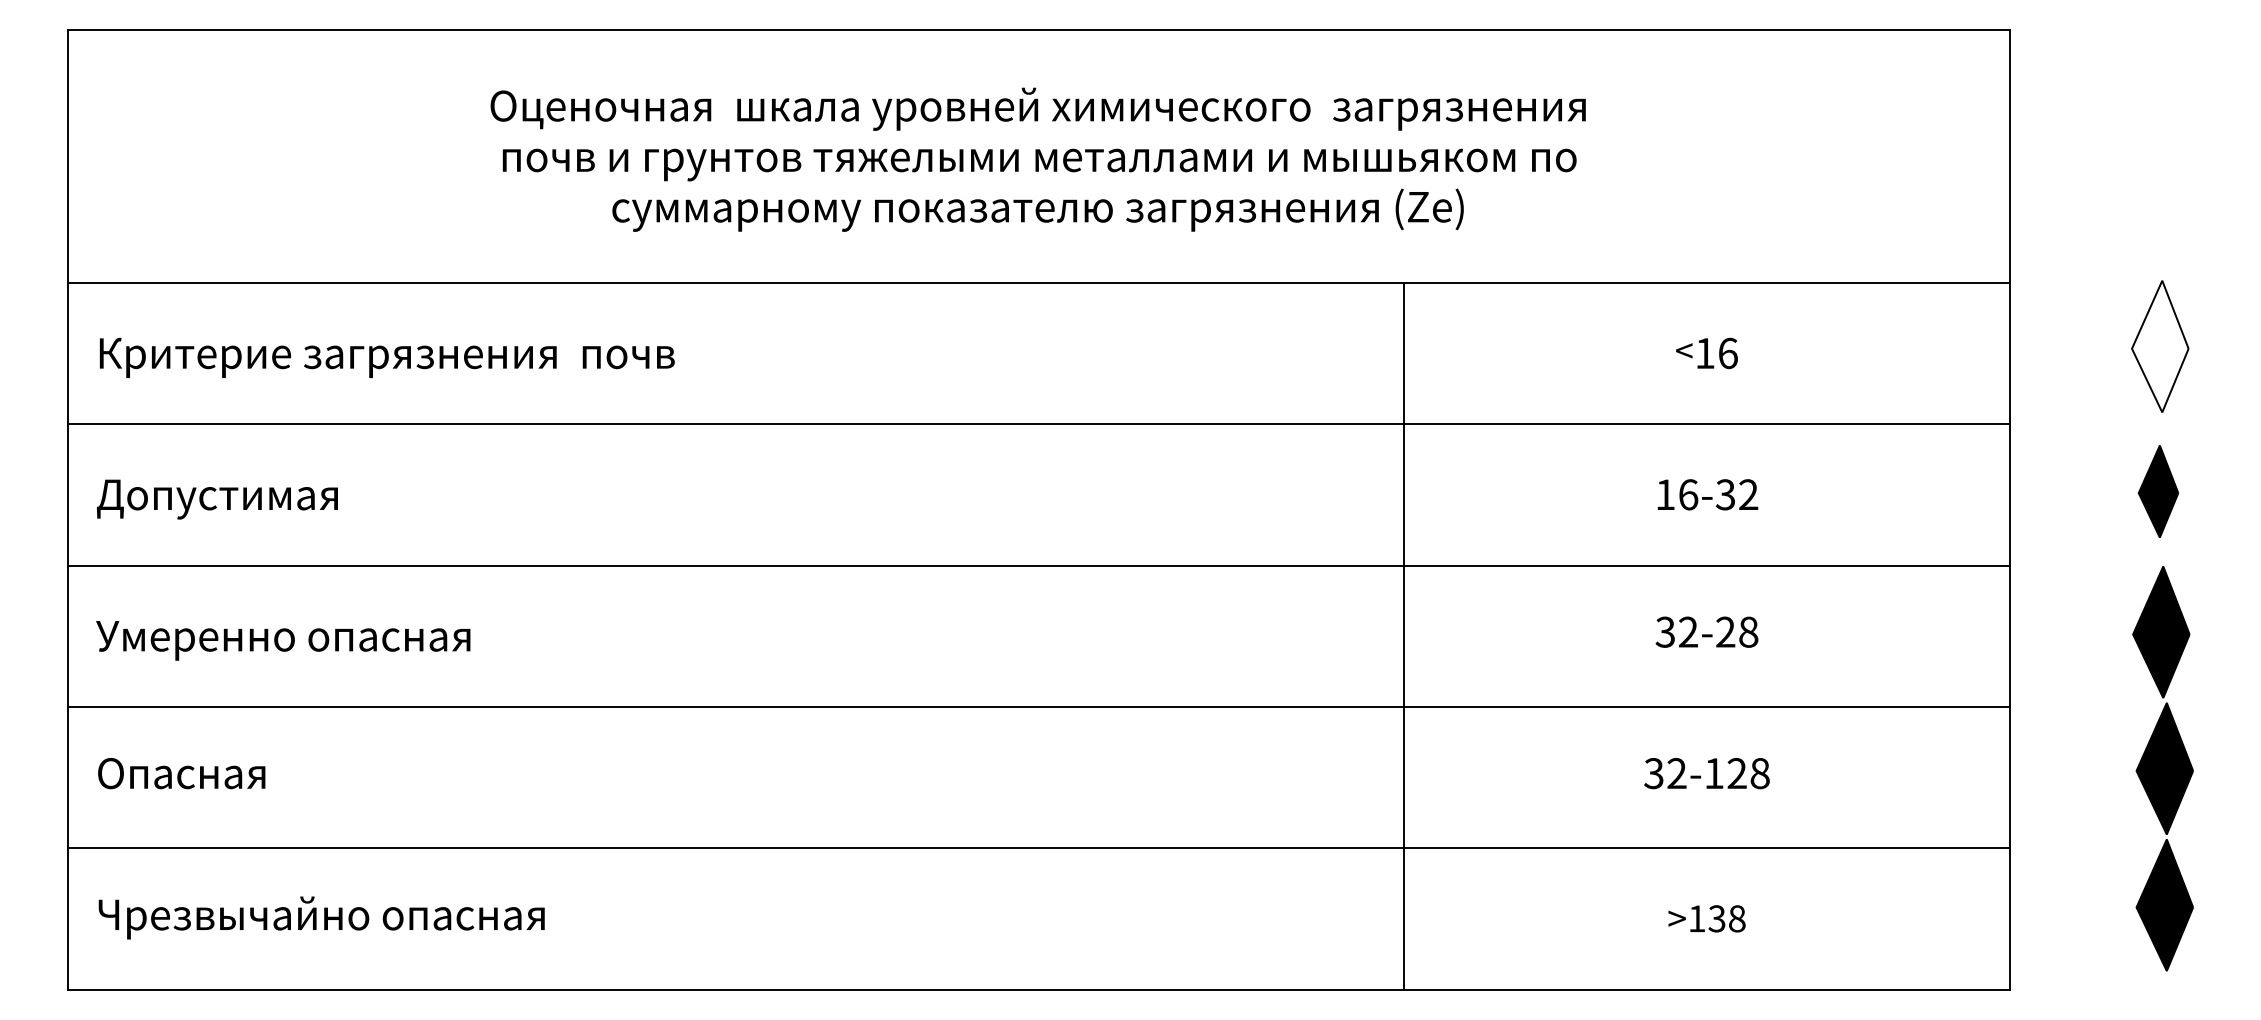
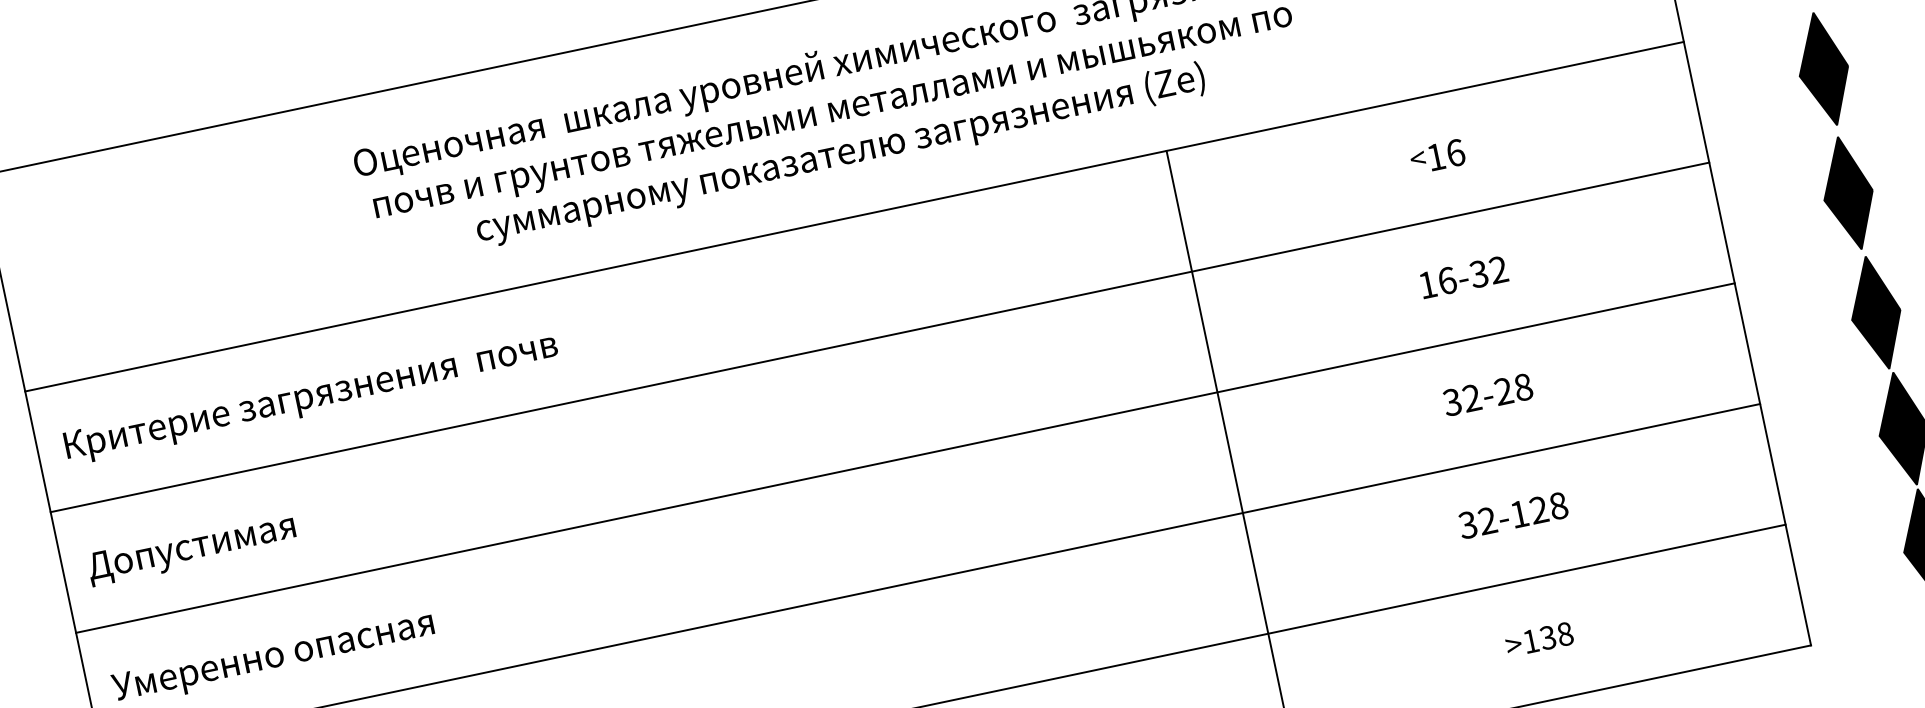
fill: (2159, 346) -> (1822, 69), added
part: (2158, 491) -> (1848, 193), size x1.43

